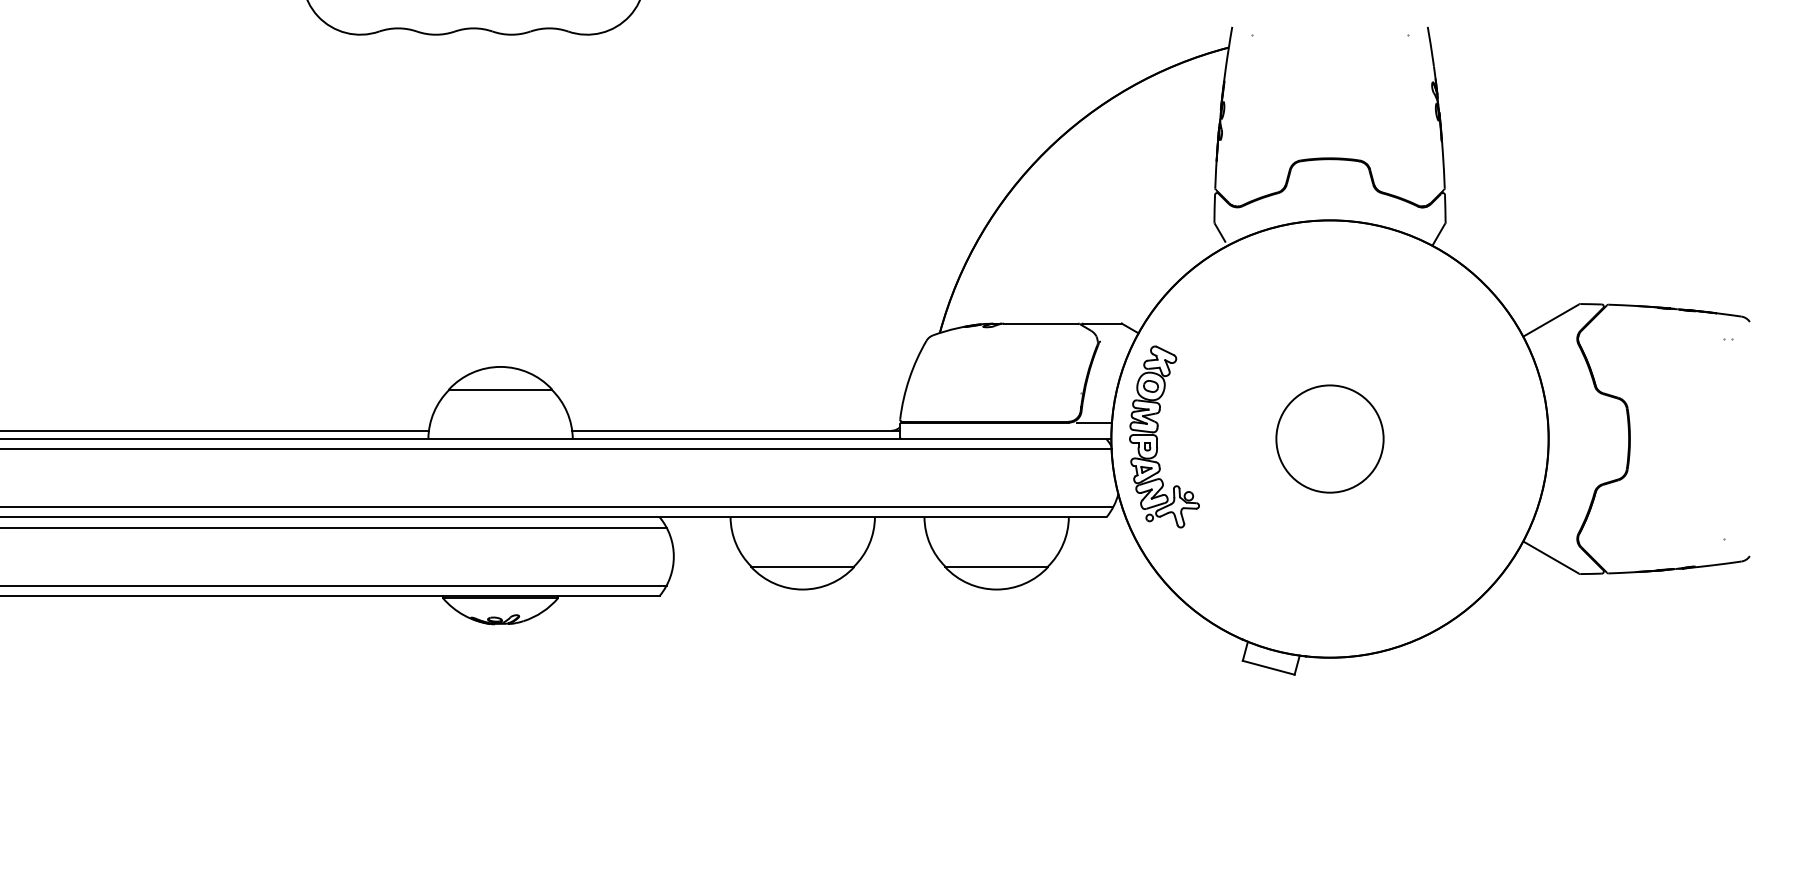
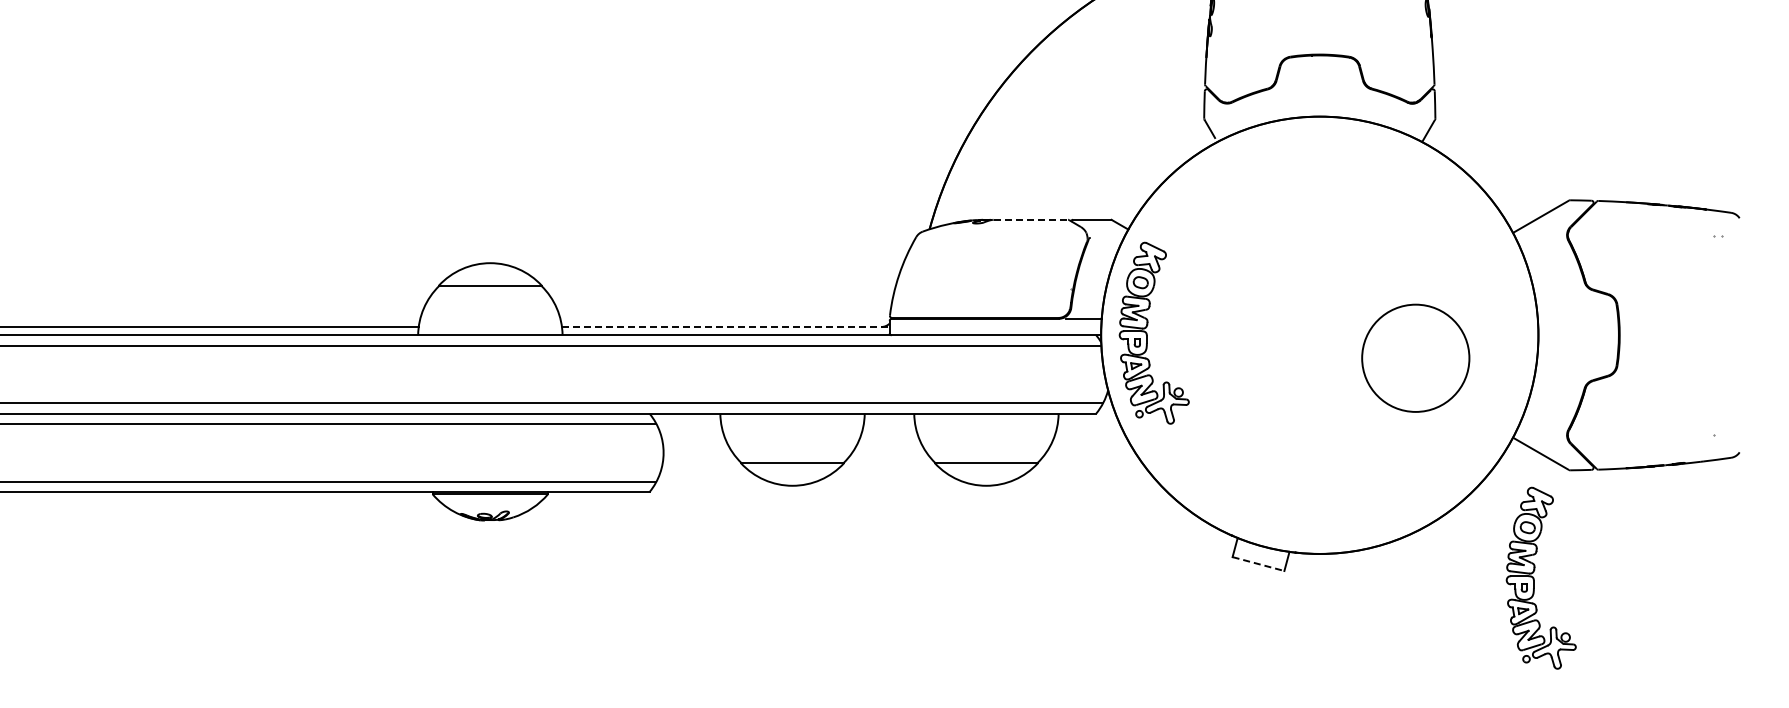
line: (1041, 323) -> (1031, 219), solid -> dashed
line: (736, 430) -> (726, 326), solid -> dashed
circle: (1329, 438) -> (1415, 357), moved
line: (1268, 667) -> (1258, 563), solid -> dashed
part: (1544, 681) -> (1534, 577), added

